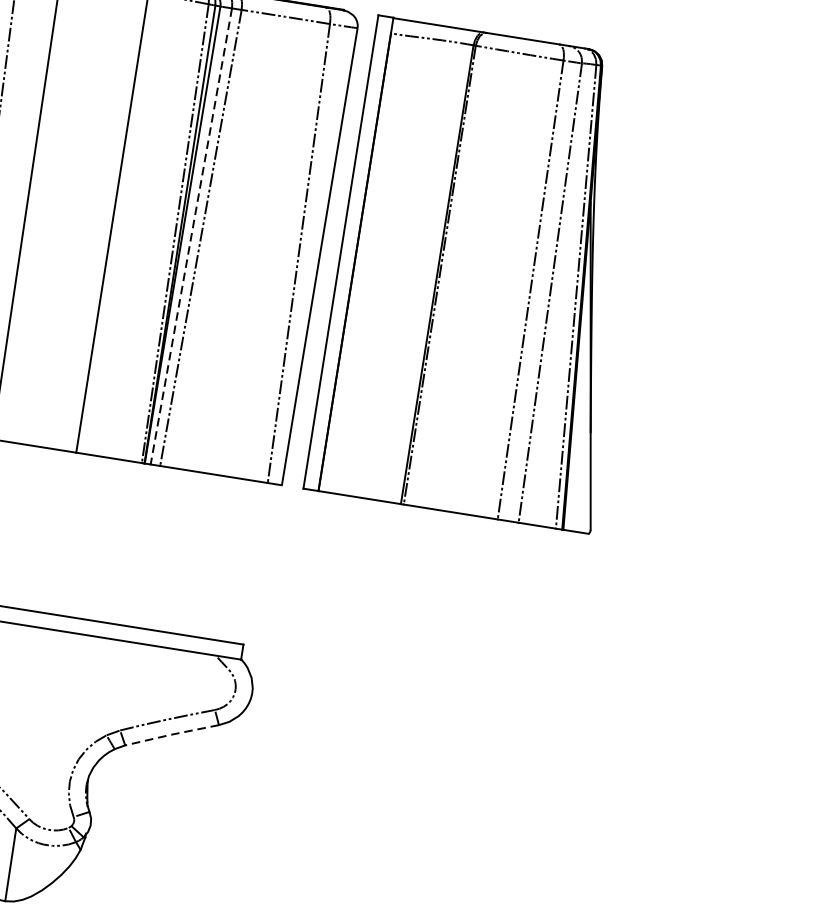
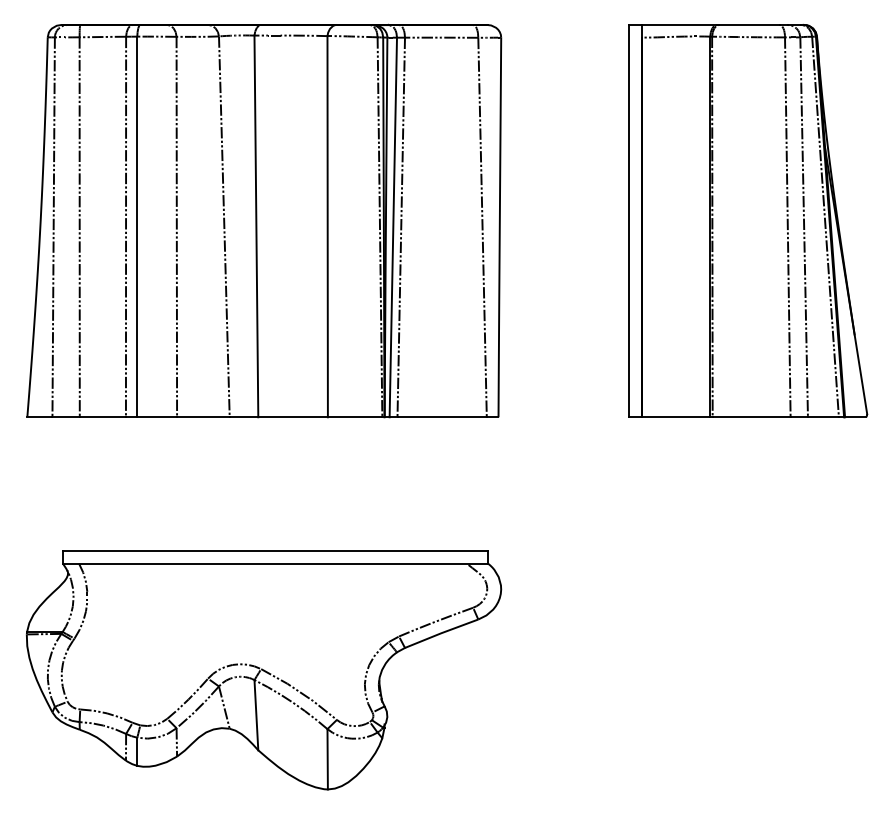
line: (191, 236) -> (393, 227), dashed -> solid
part: (484, 275) -> (748, 221), moved
line: (171, 734) -> (441, 633), dashed -> solid

